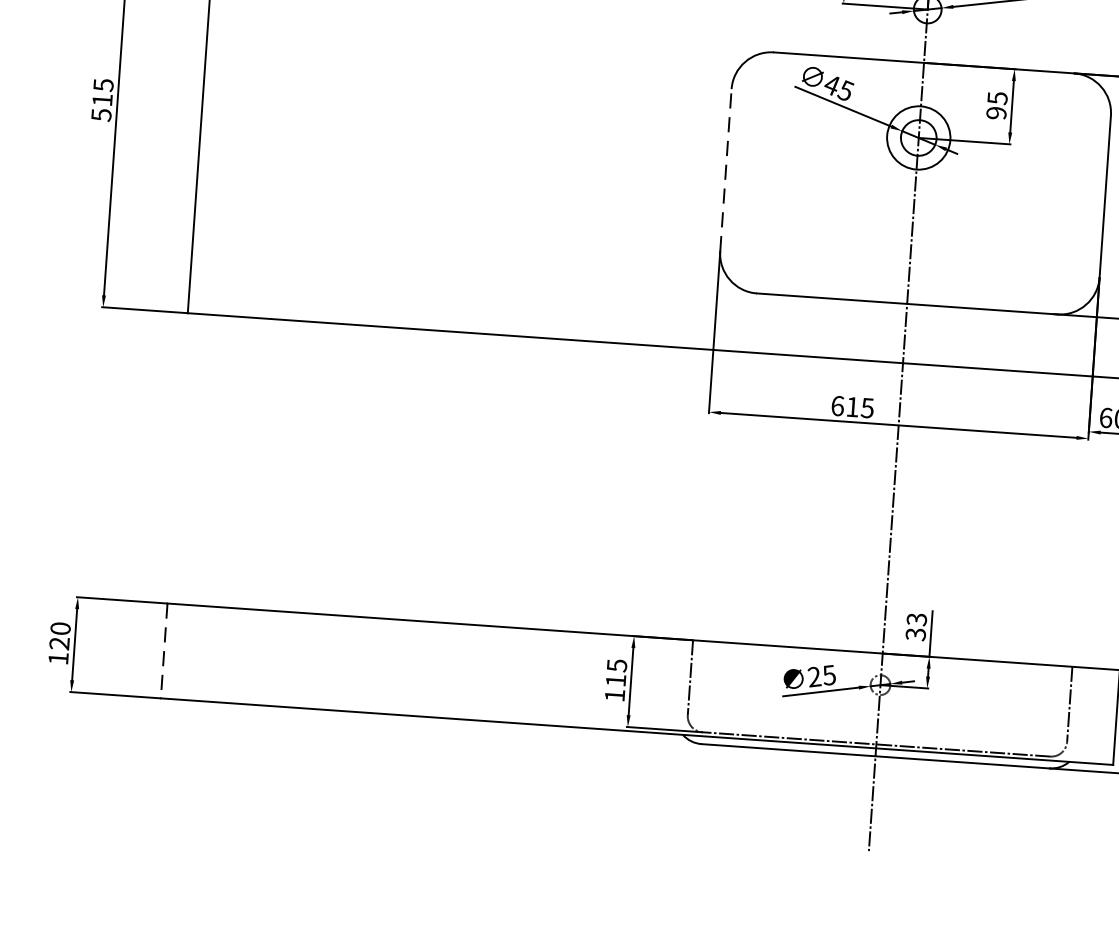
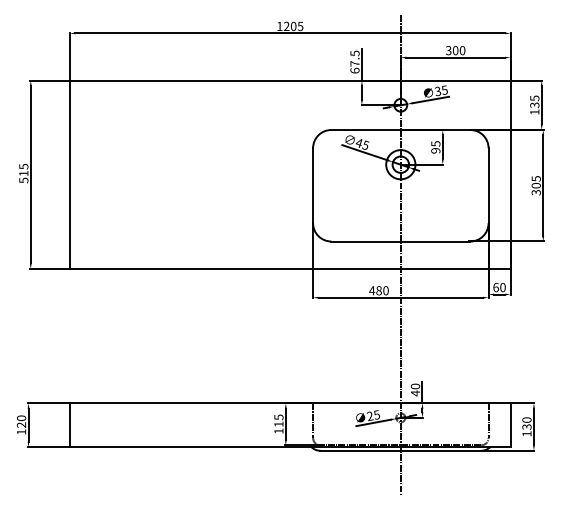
line: (726, 169) -> (313, 185), dashed -> solid
text: (851, 406) -> (378, 290), 615 -> 480
text: (916, 626) -> (415, 389), 33 -> 40
line: (163, 651) -> (69, 425), dashed -> solid

